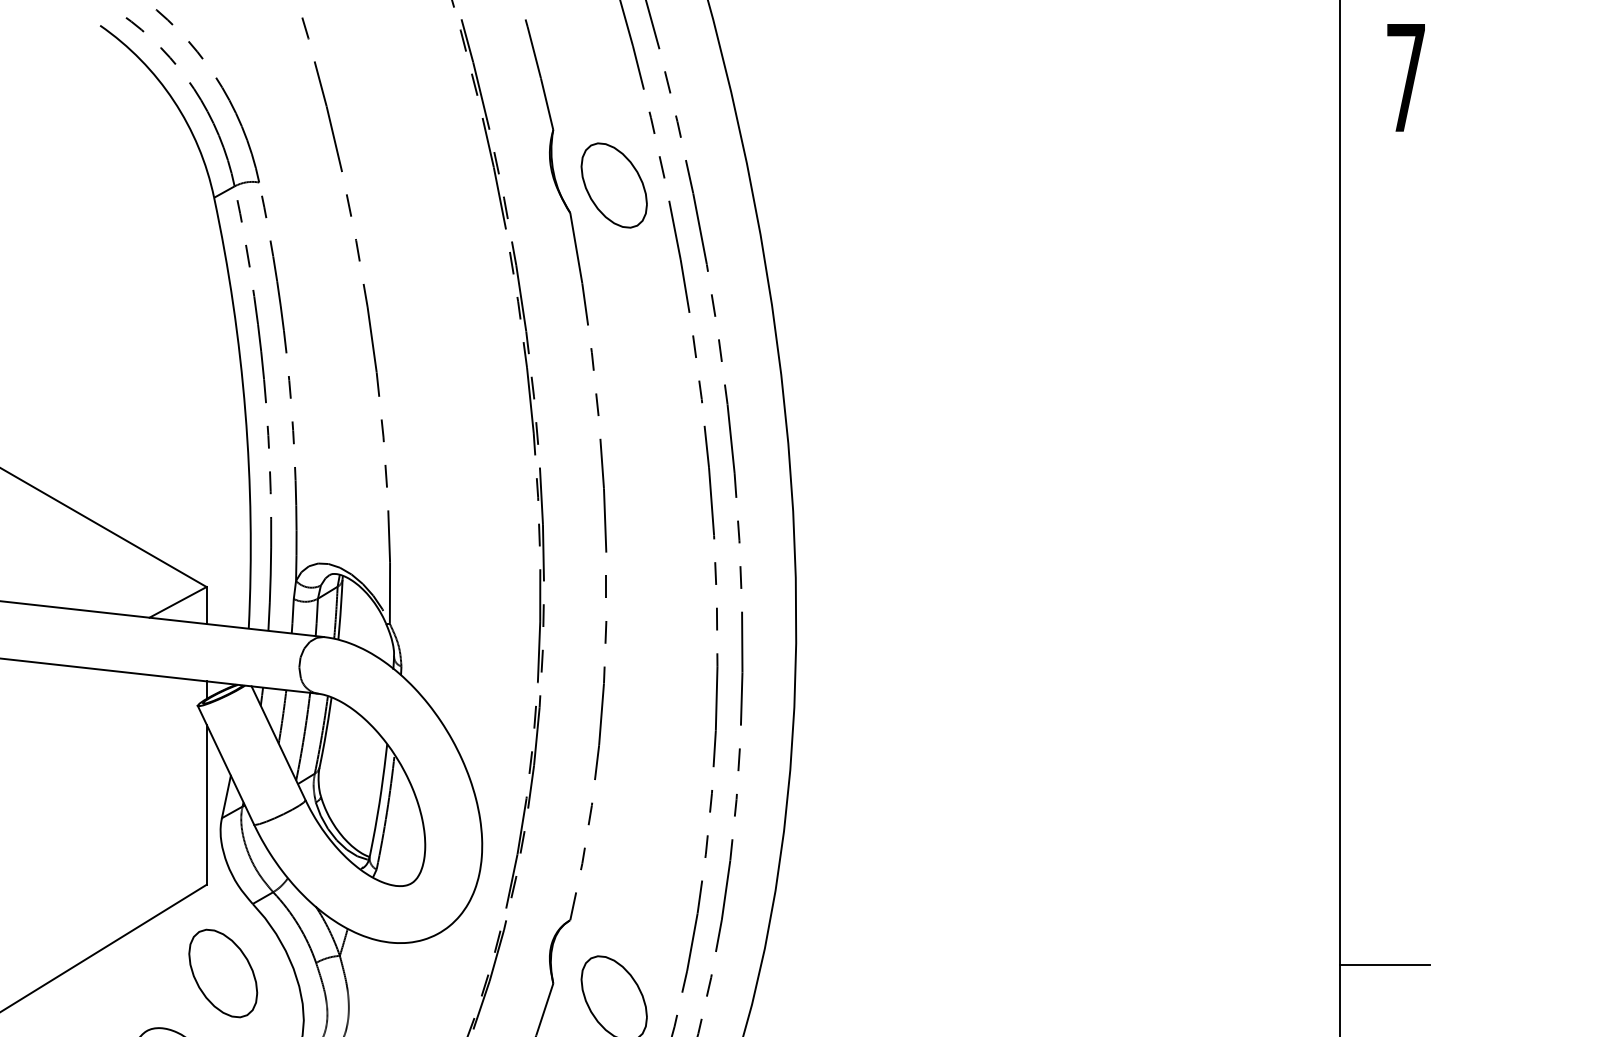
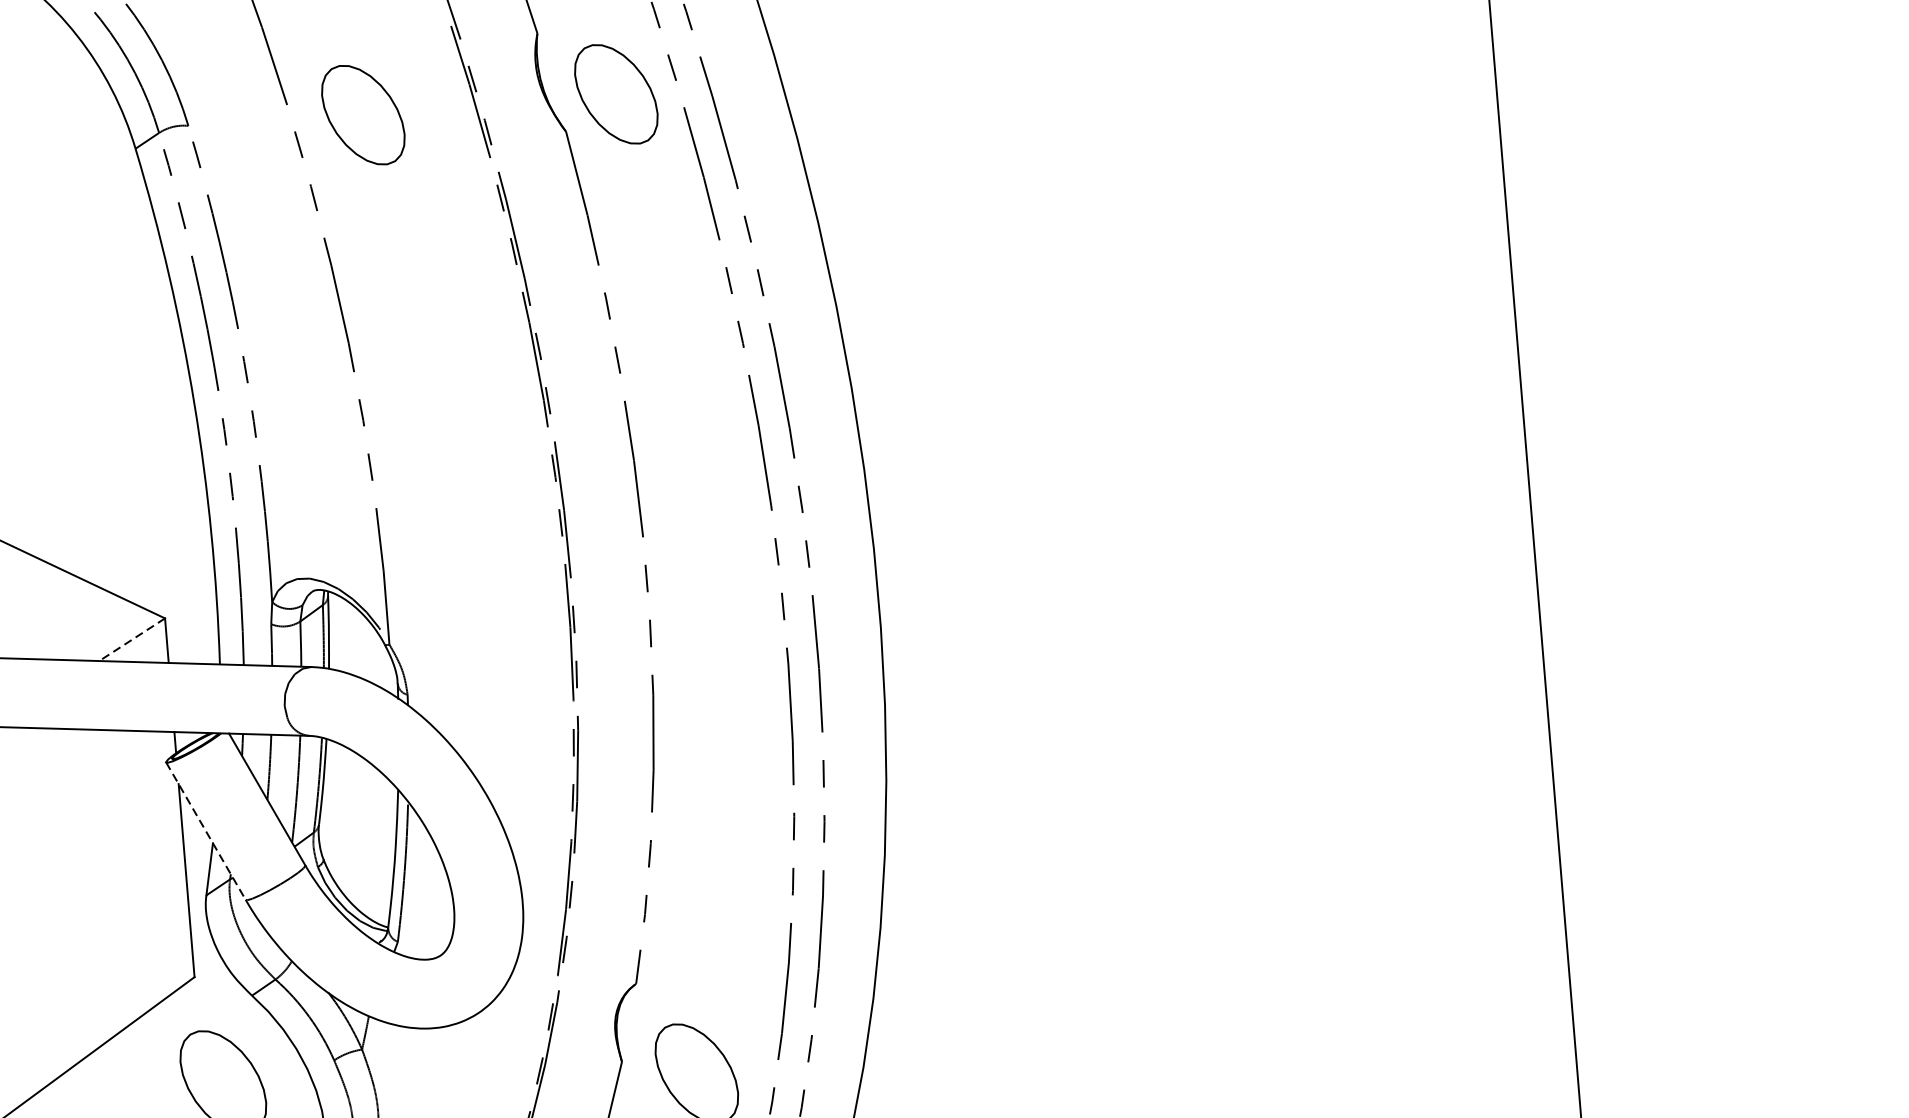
part: (403, 185) -> (362, 115), added
line: (177, 602) -> (131, 639), solid -> dashed
line: (225, 765) -> (205, 831), solid -> dashed
line: (1385, 965) -> (1622, 957), removed

